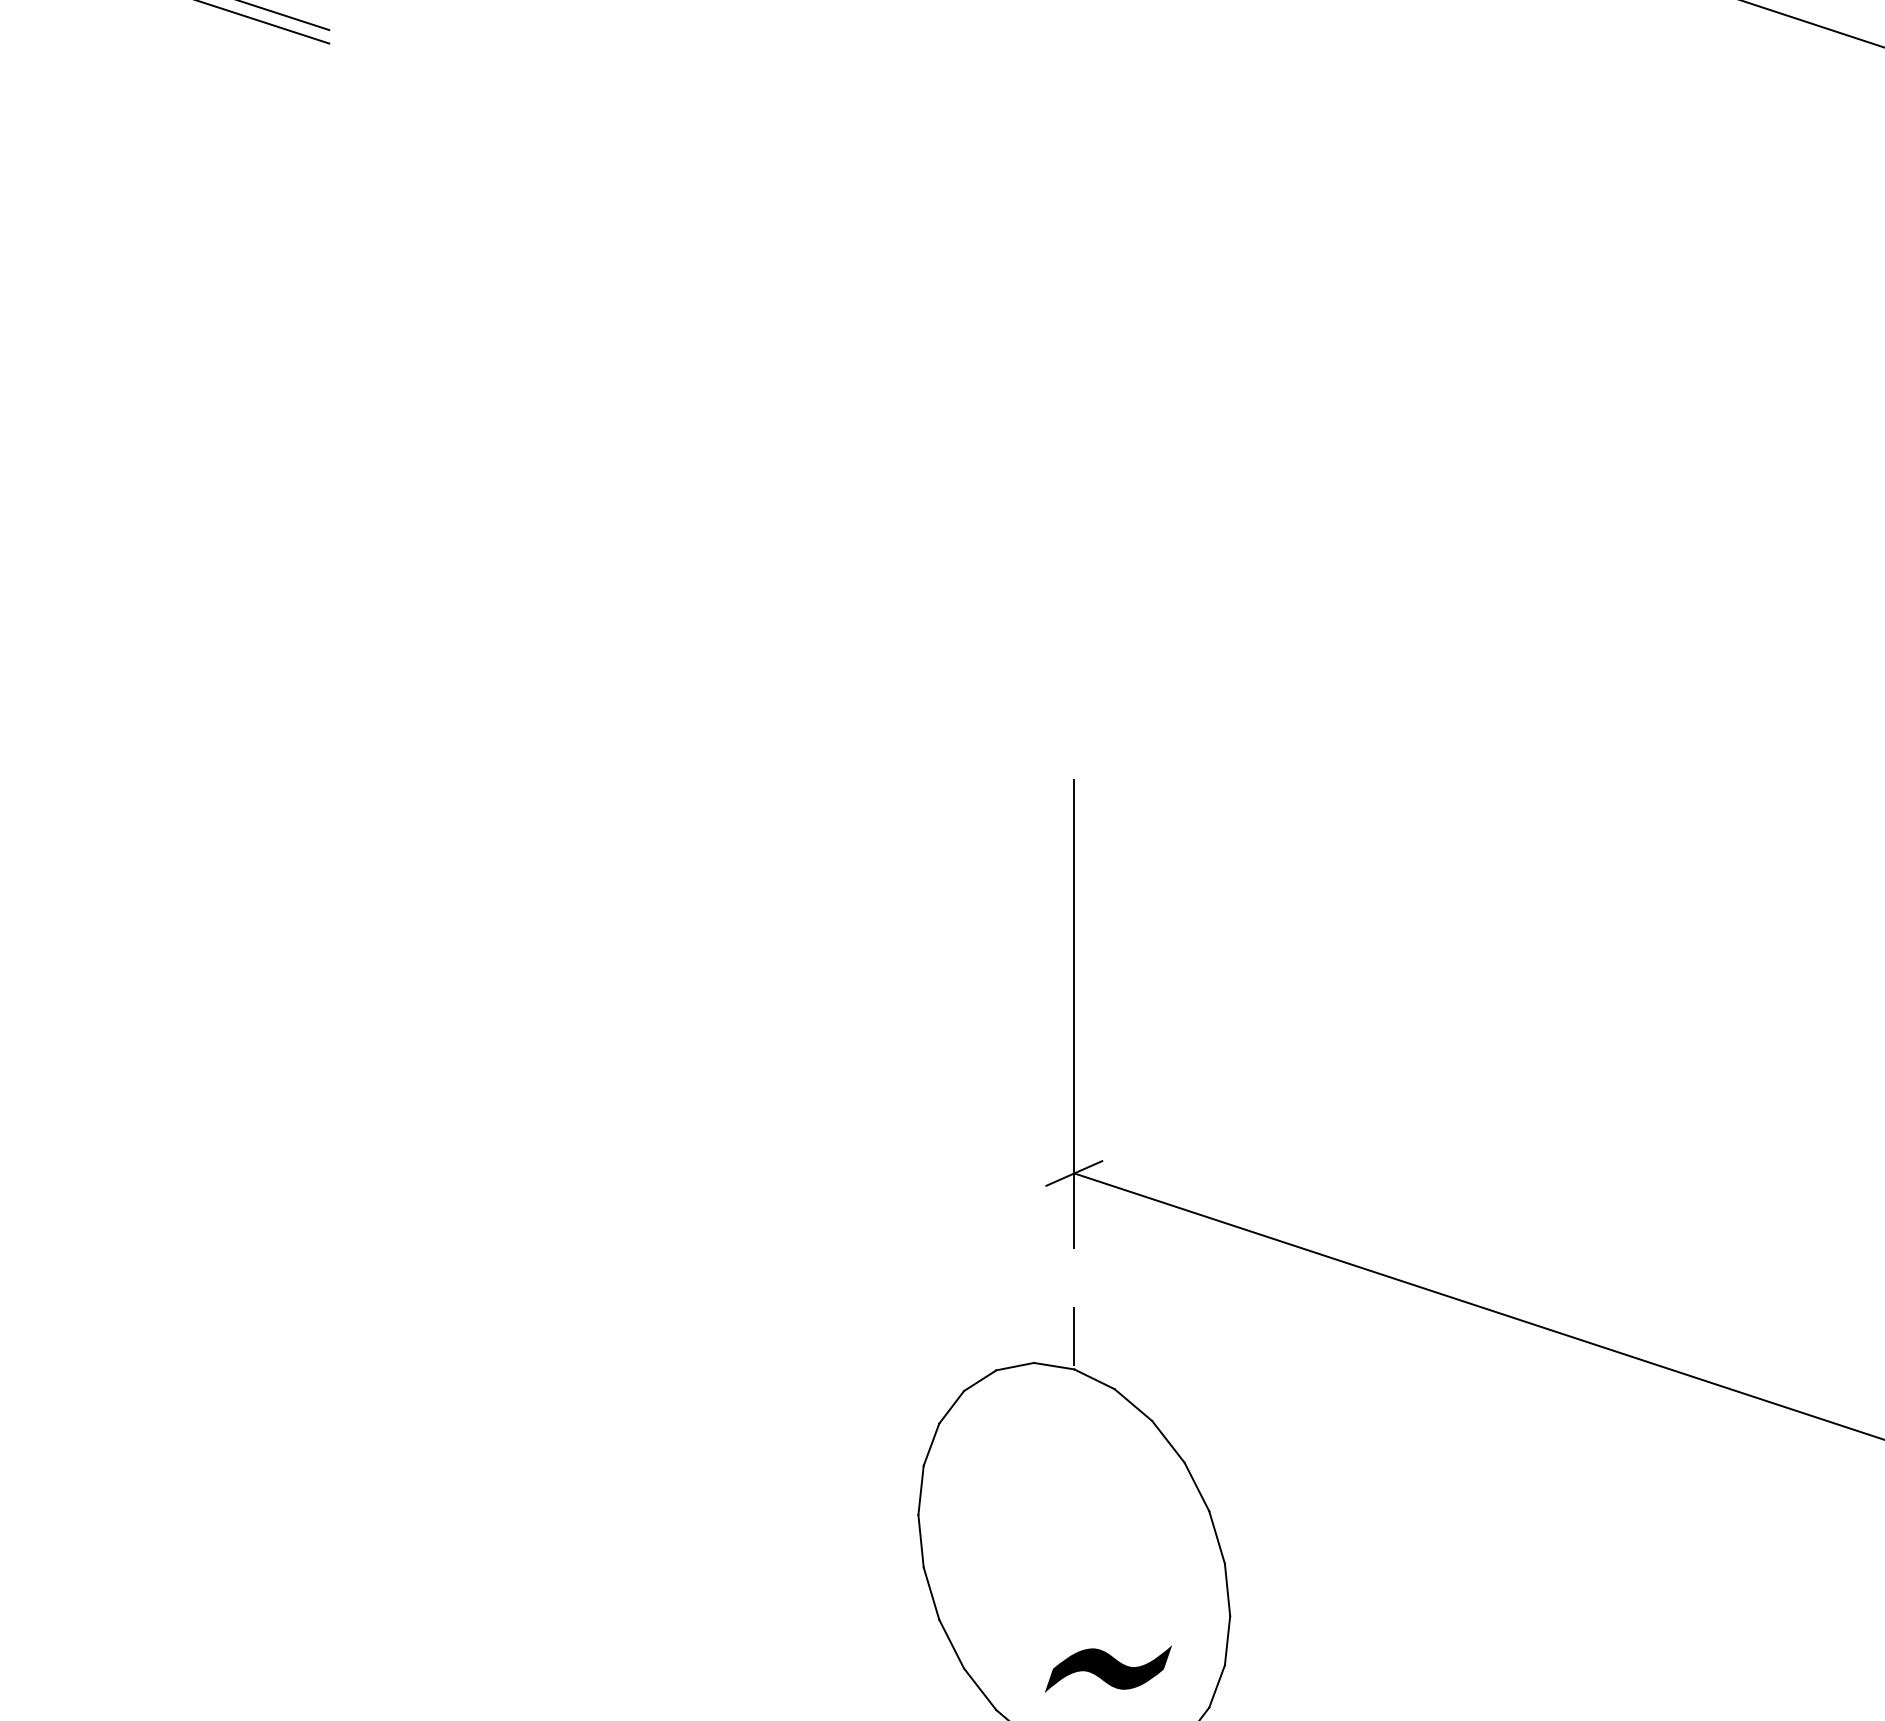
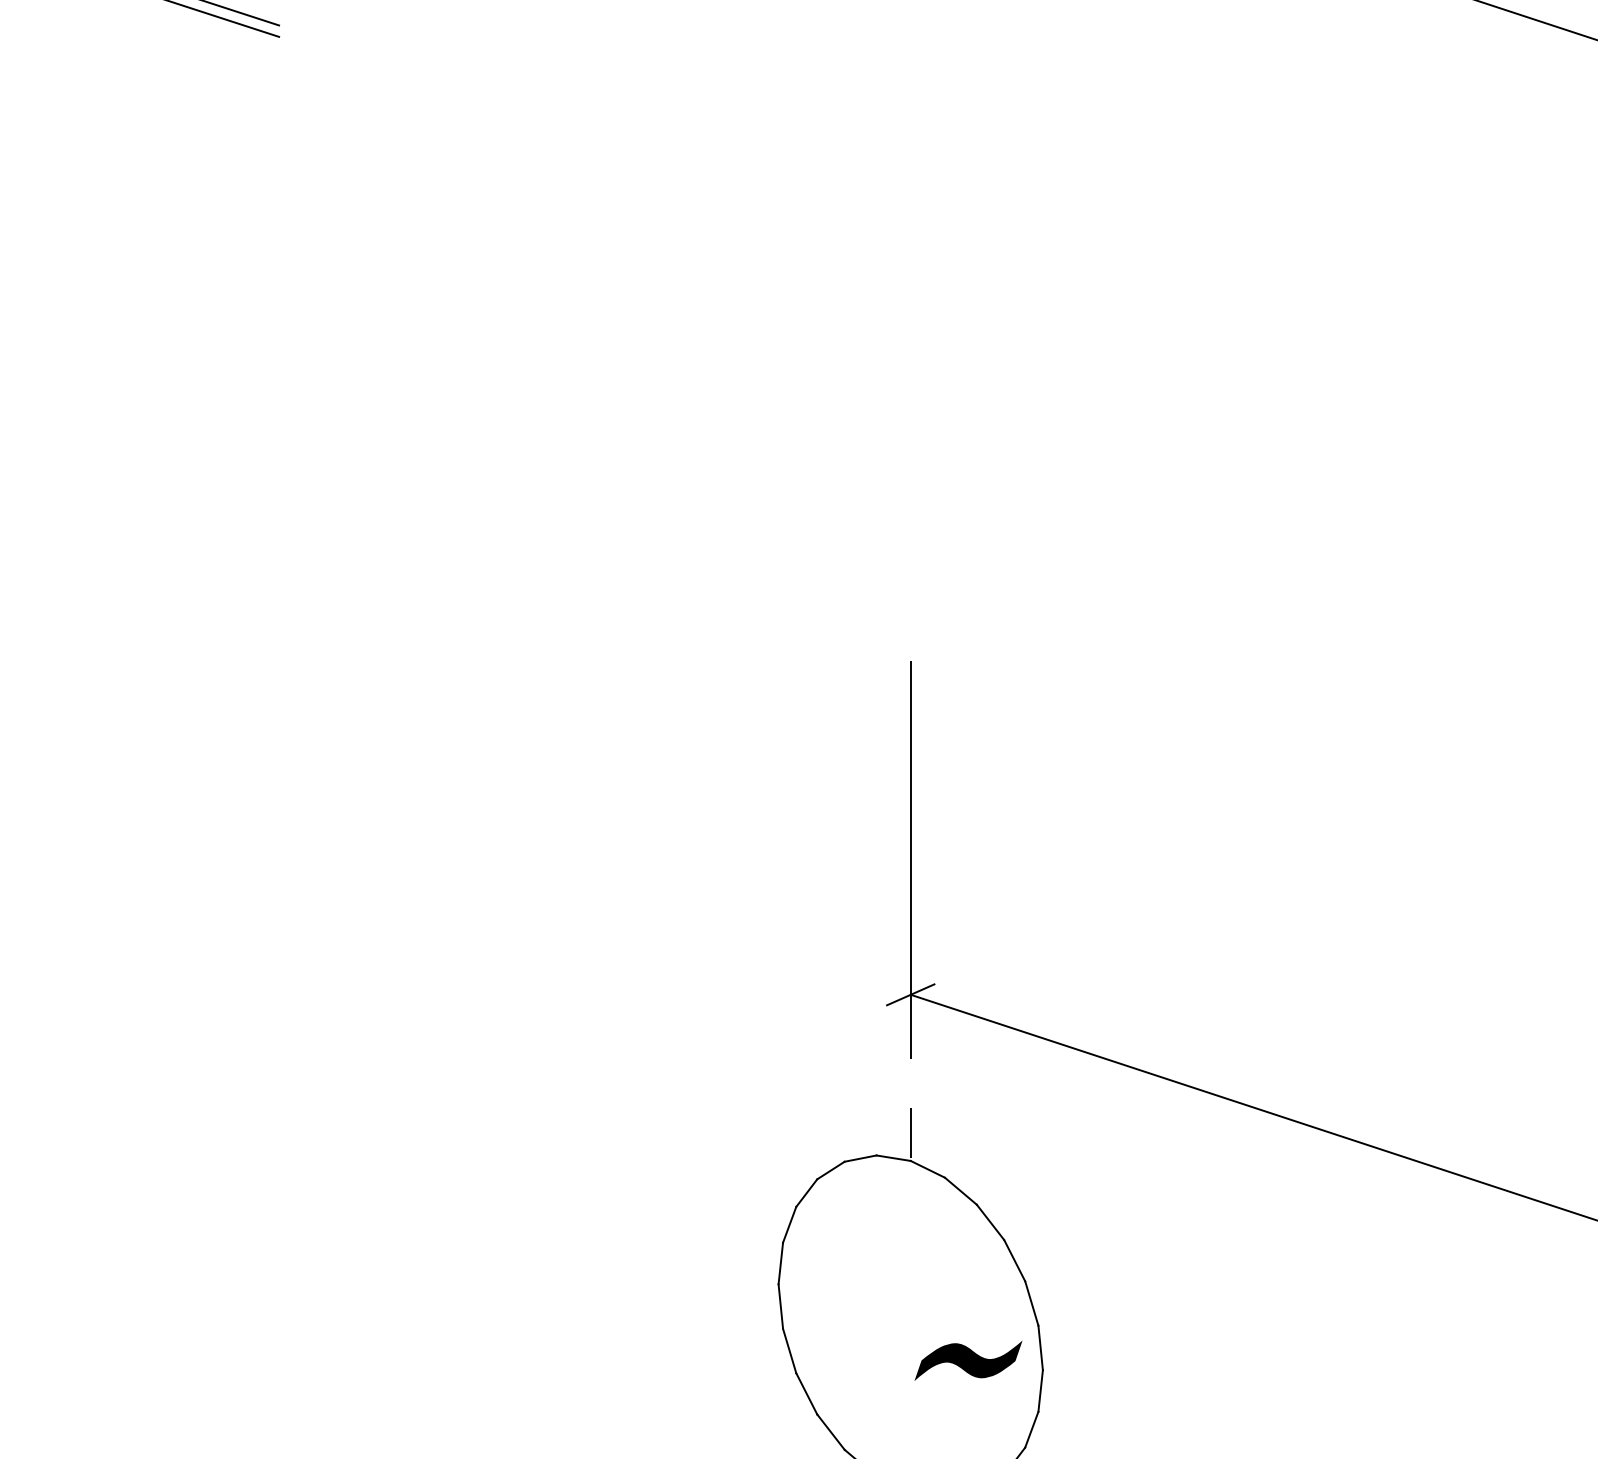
text: (1107, 1668) -> (967, 1360), moved

